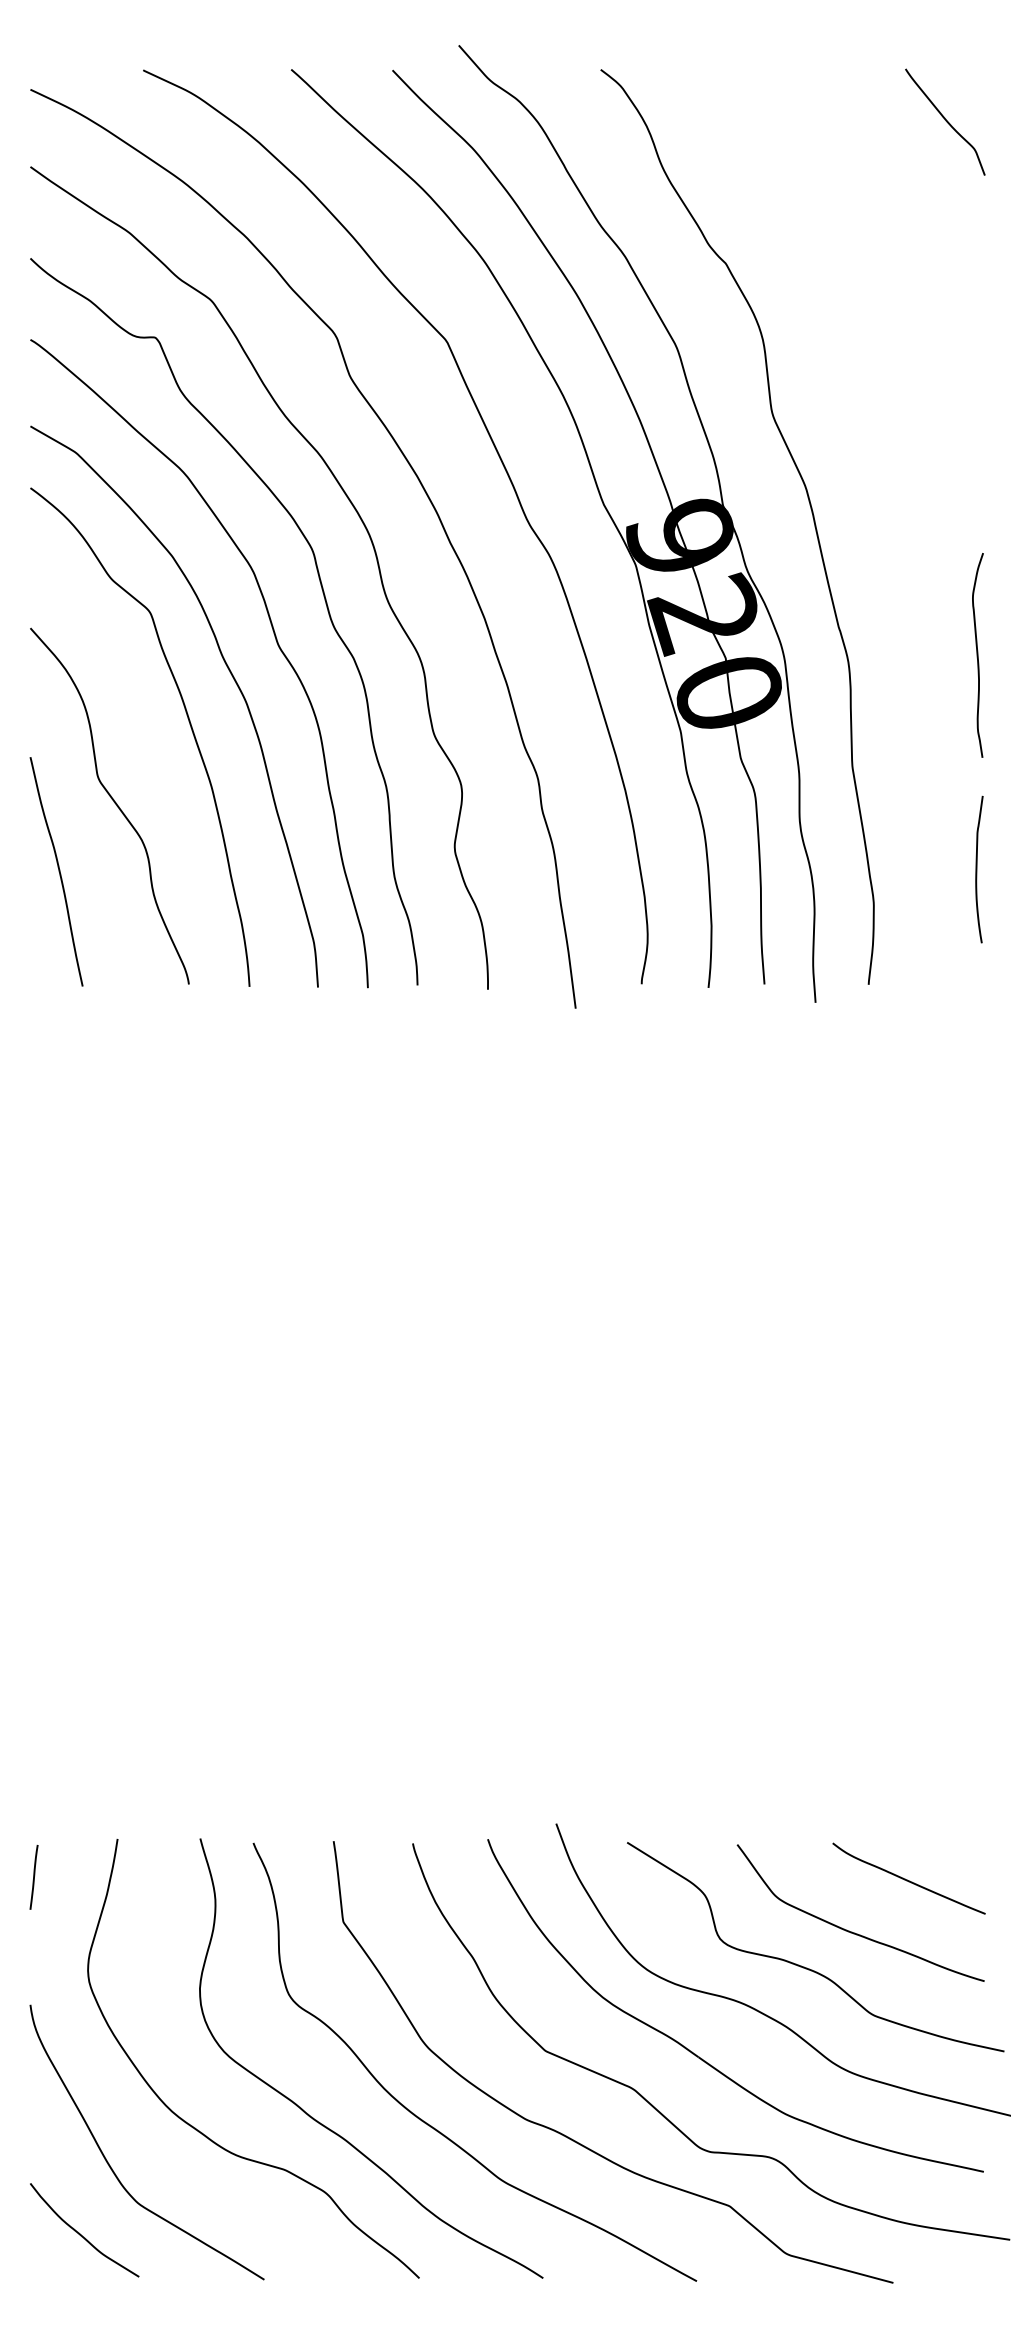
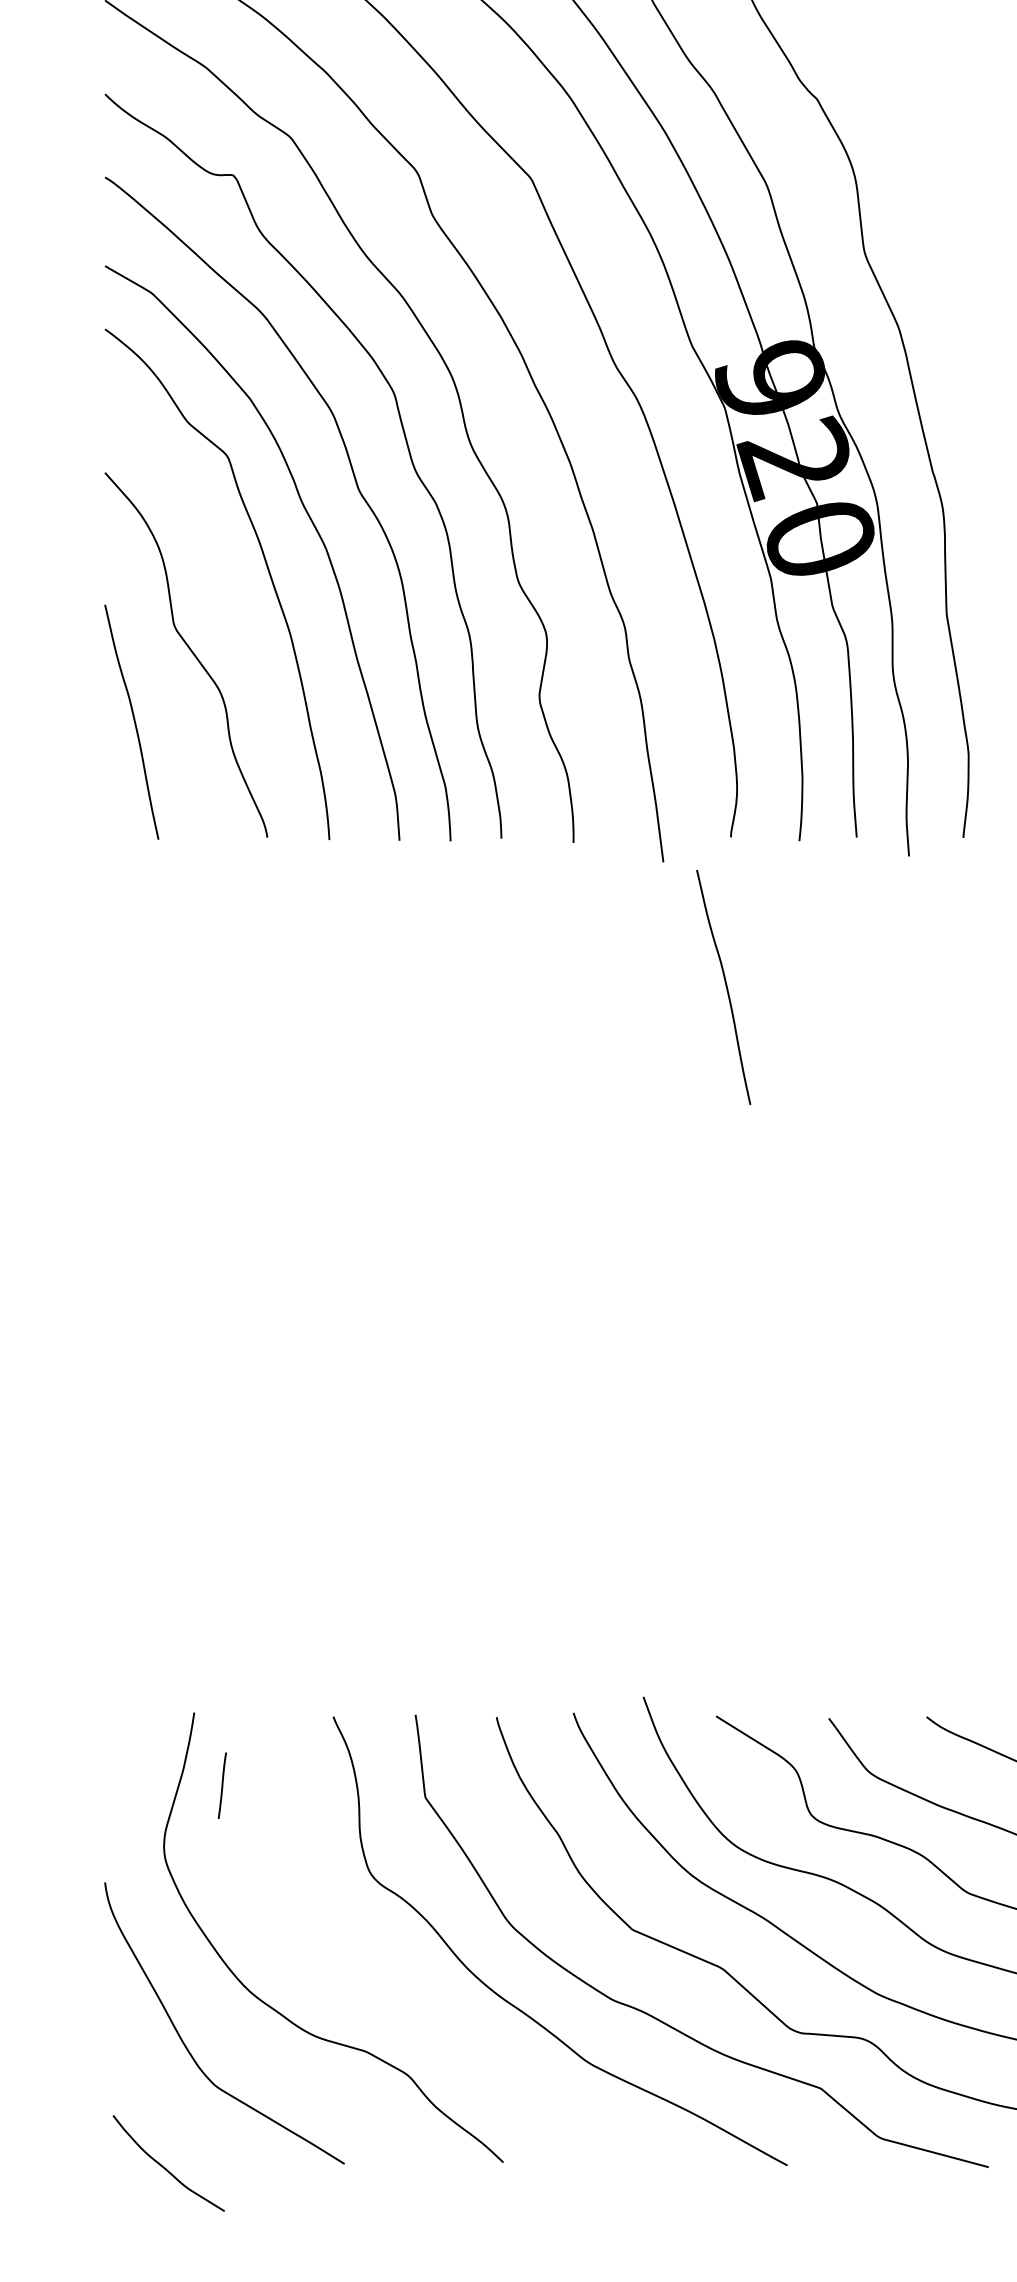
curve: (636, 1130) -> (725, 987), added
line: (33, 1877) -> (221, 1785), moved
curve: (325, 2125) -> (407, 2006), removed
curve: (80, 2233) -> (164, 2166), moved

